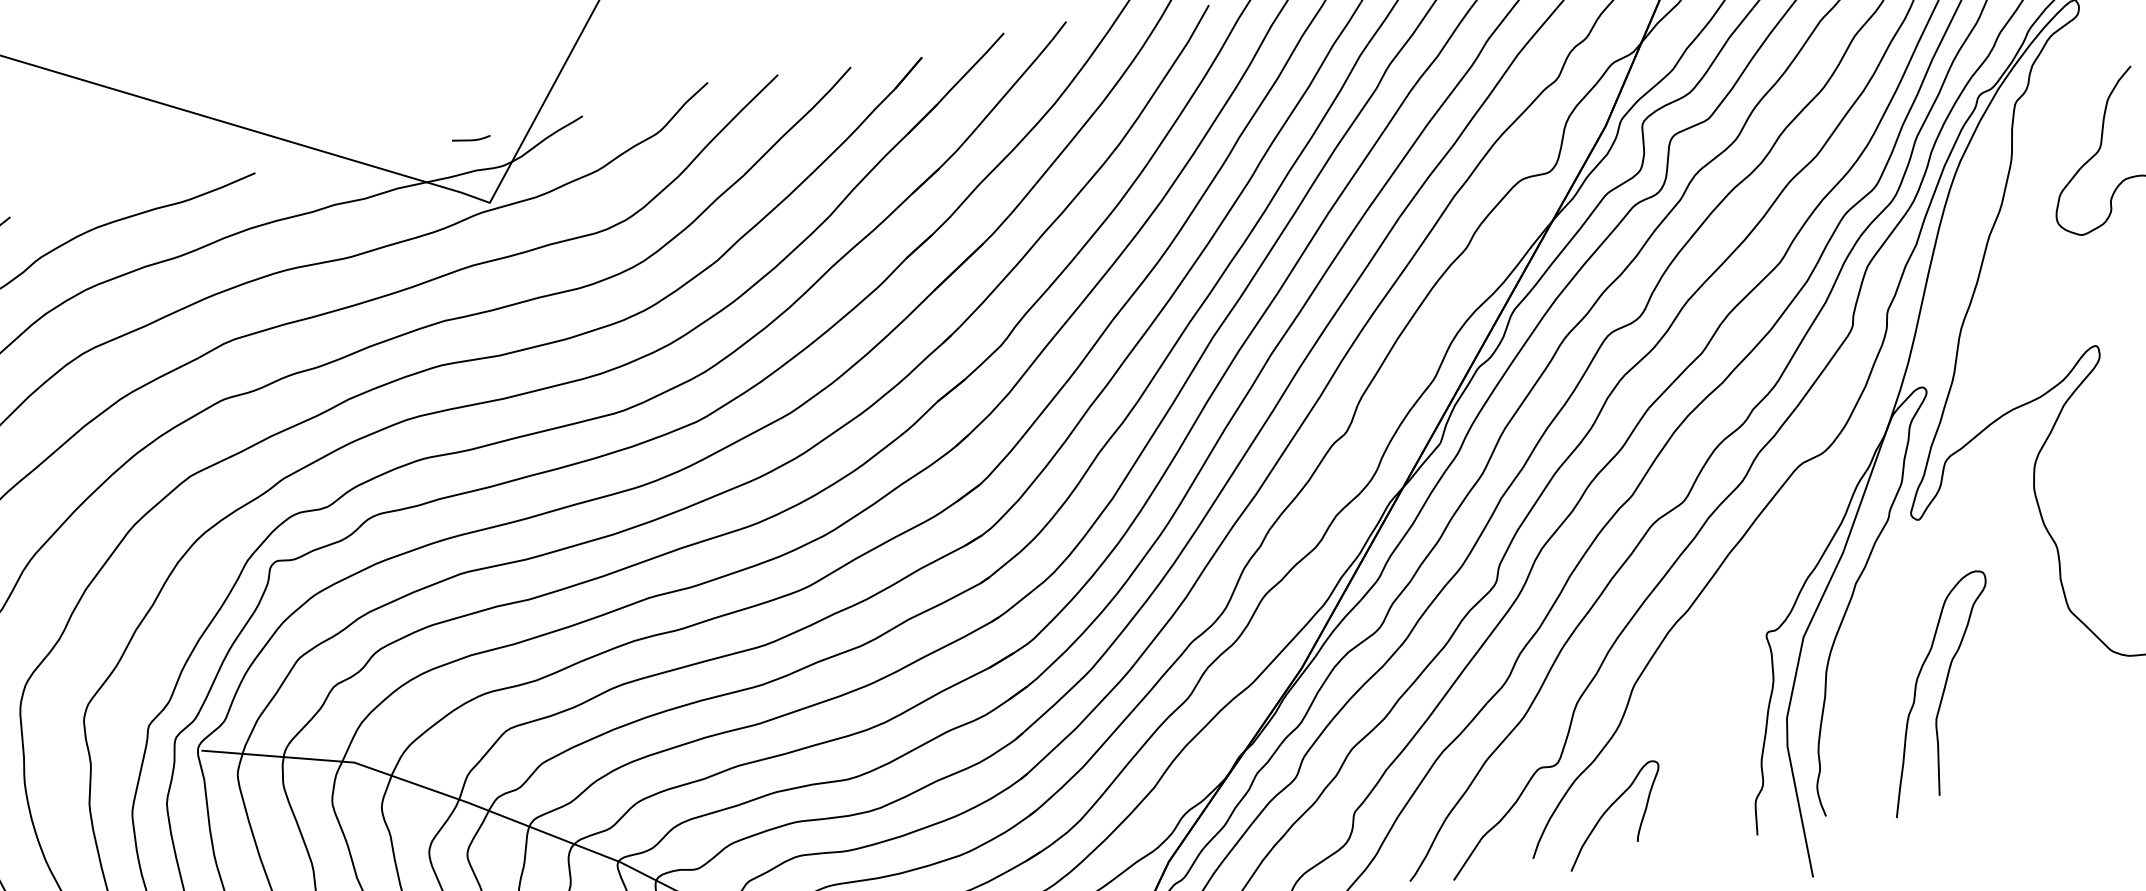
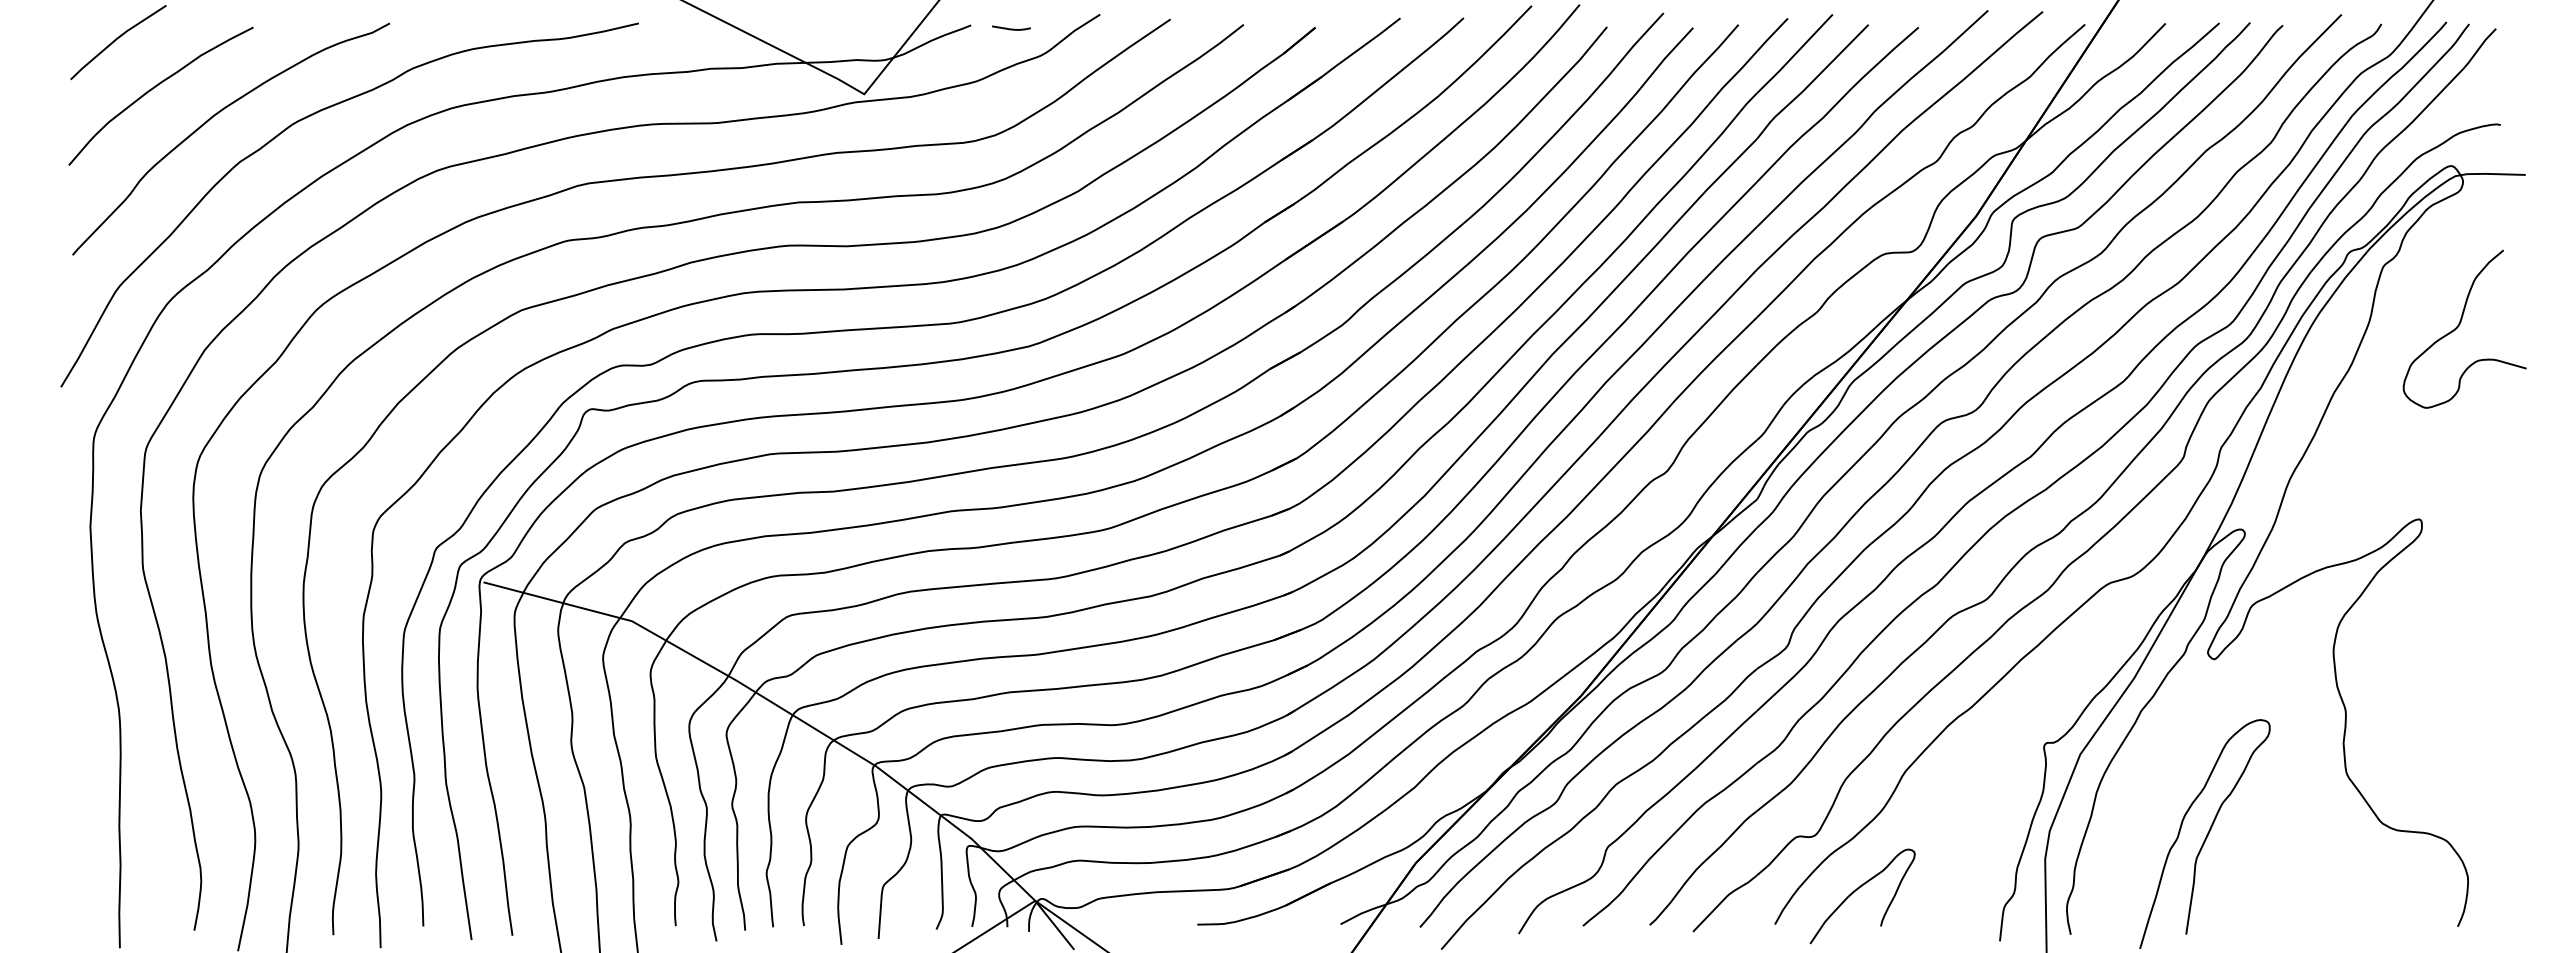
curve: (471, 139) -> (1011, 28), moved

